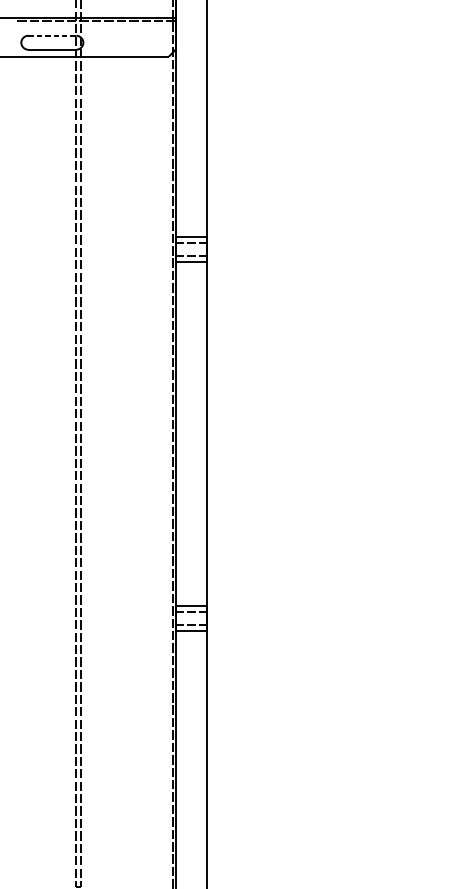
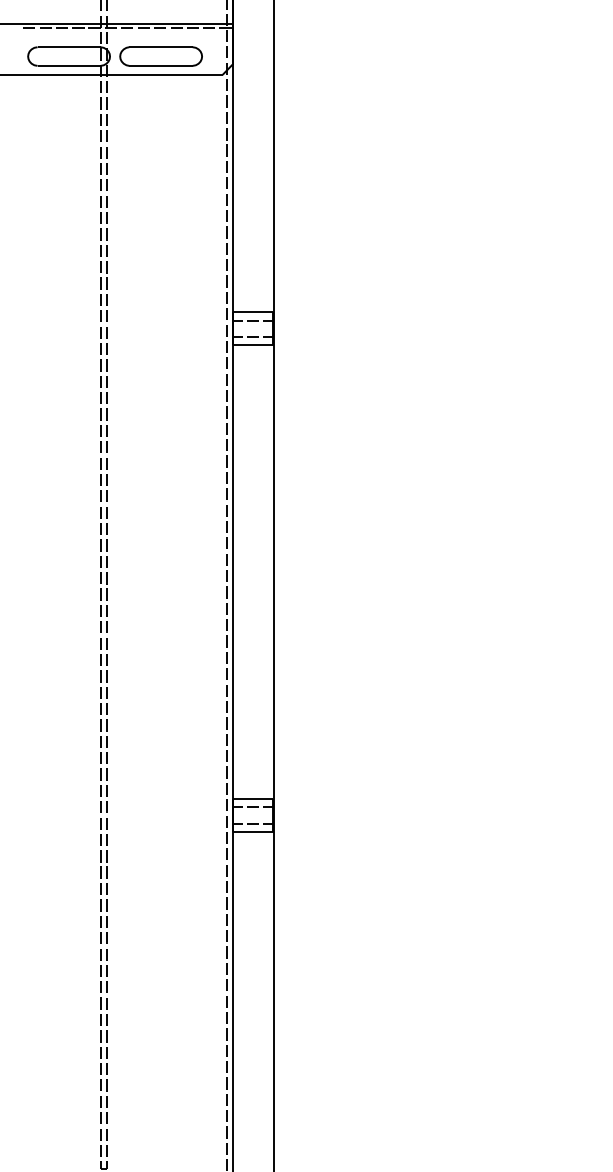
line: (52, 35) -> (69, 47), dashed -> solid
part: (121, 42) -> (160, 56), added

